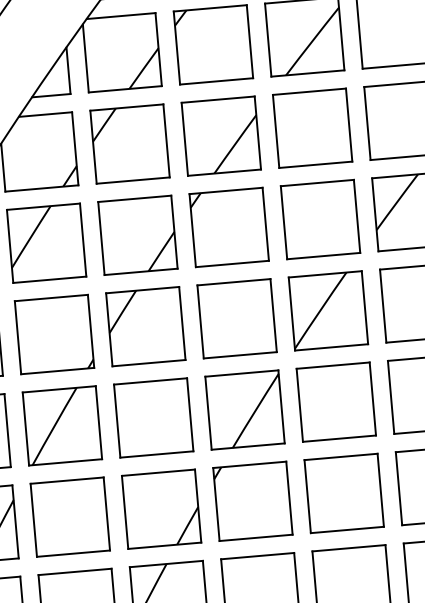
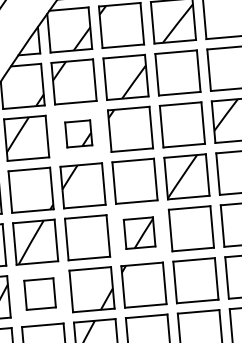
part: (137, 234) -> (78, 133), size x0.6
part: (245, 408) -> (139, 232), size x0.7
part: (69, 515) -> (39, 293), size x0.7

